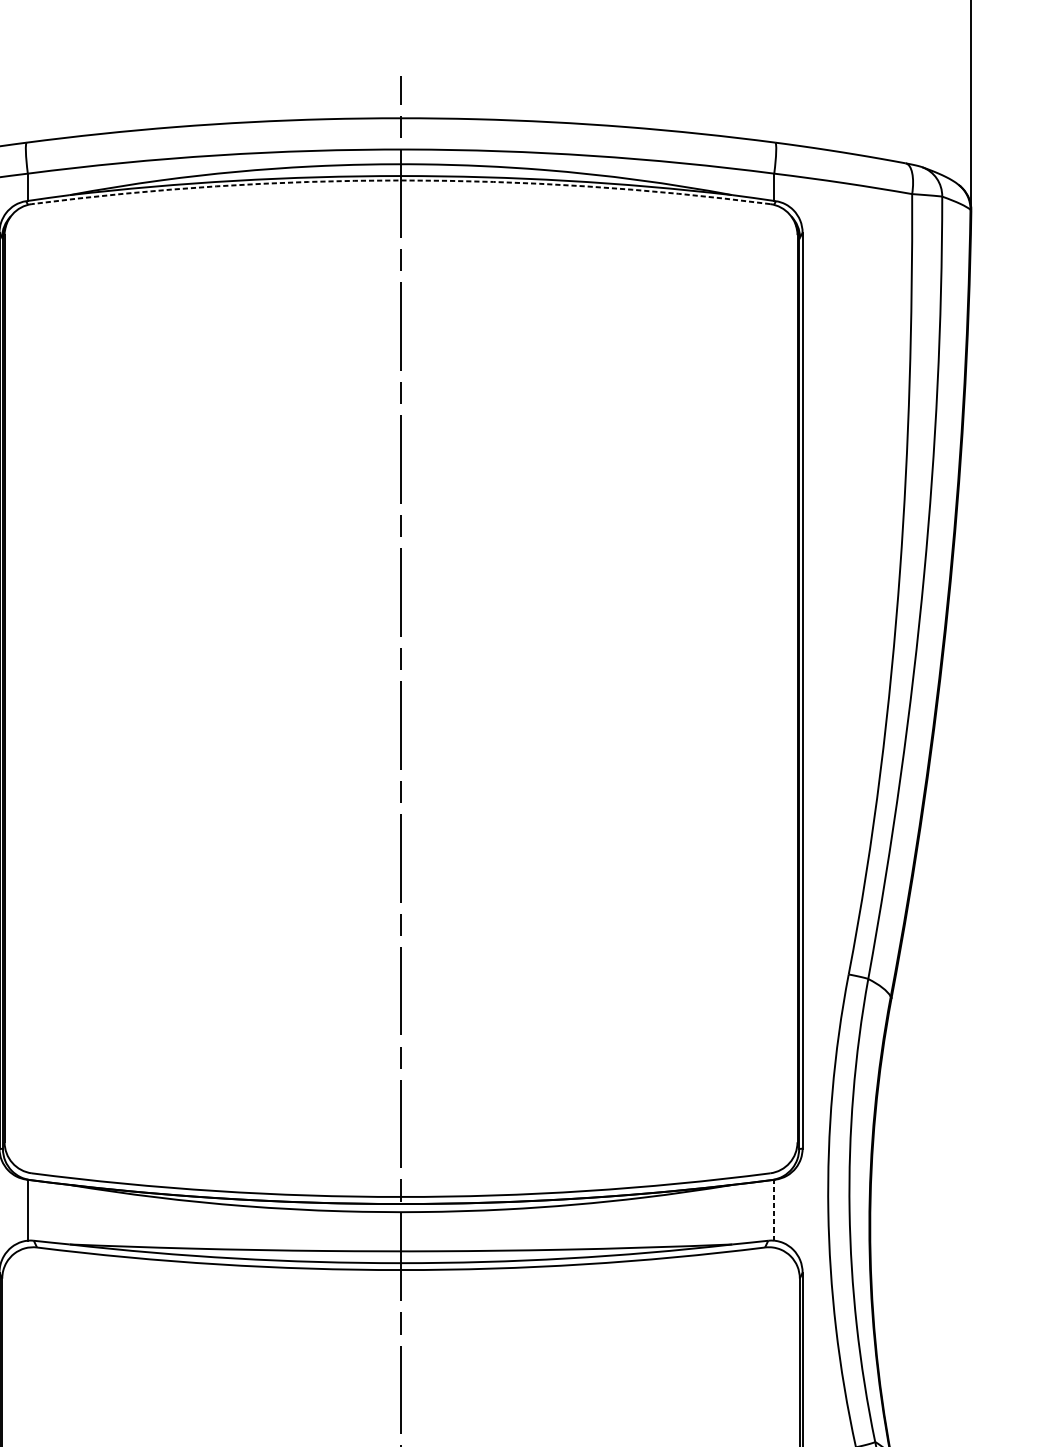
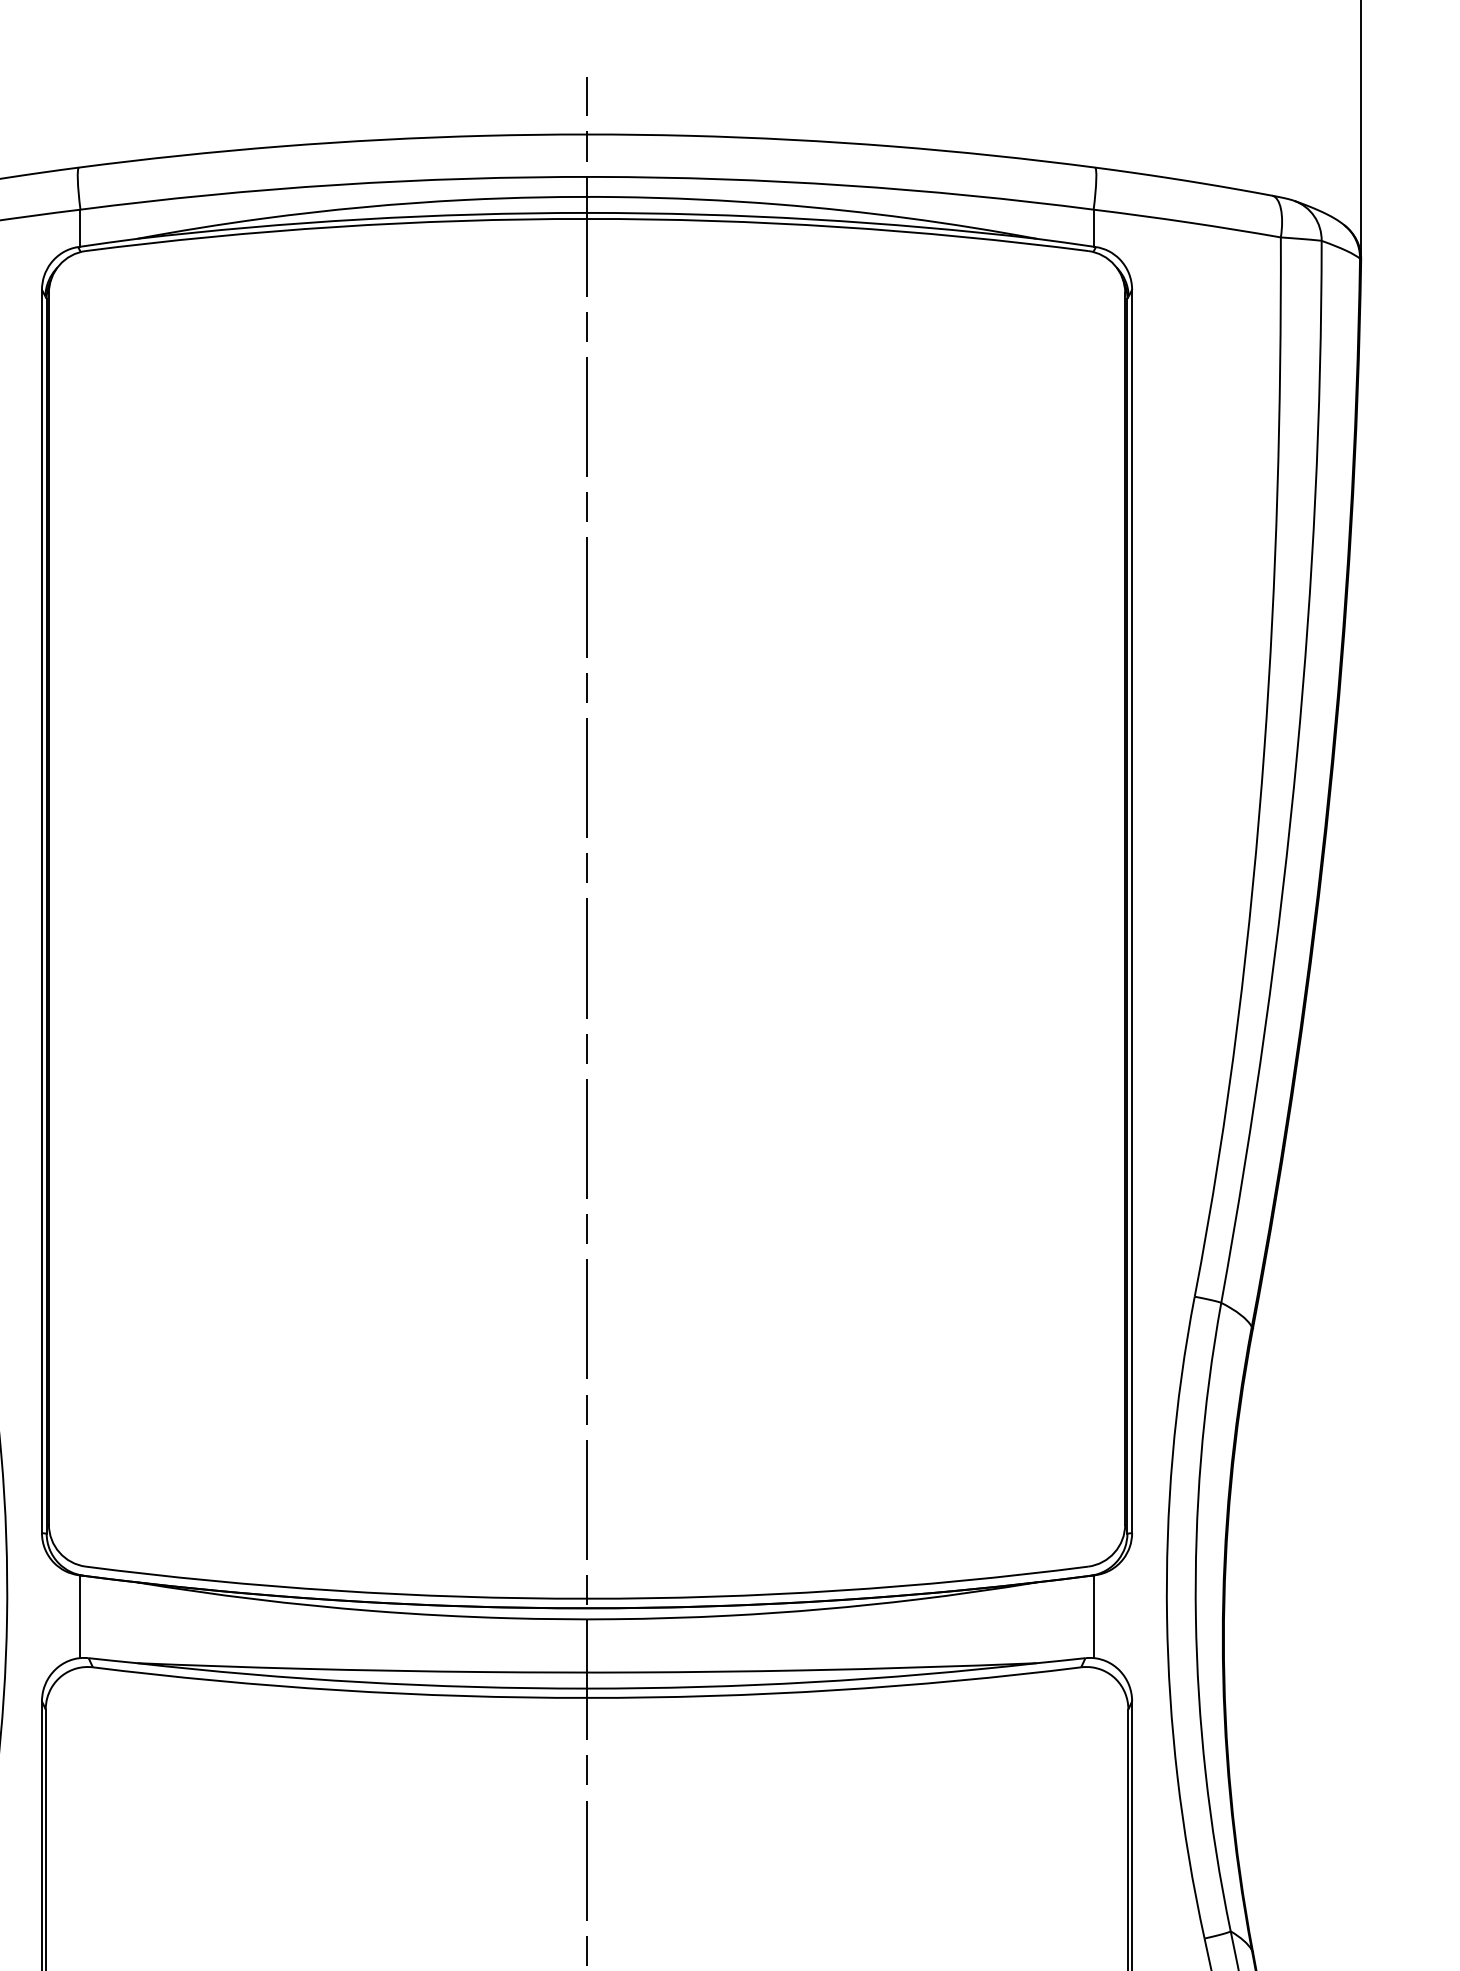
arc: (401, 180) -> (587, 218), dashed -> solid
line: (774, 1210) -> (1093, 1616), dashed -> solid

